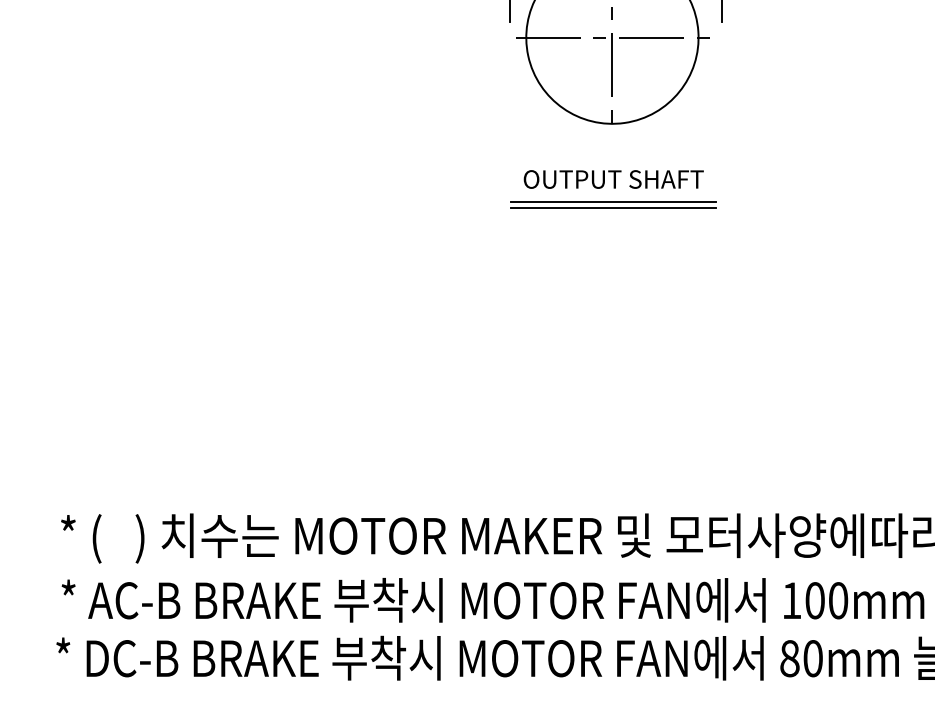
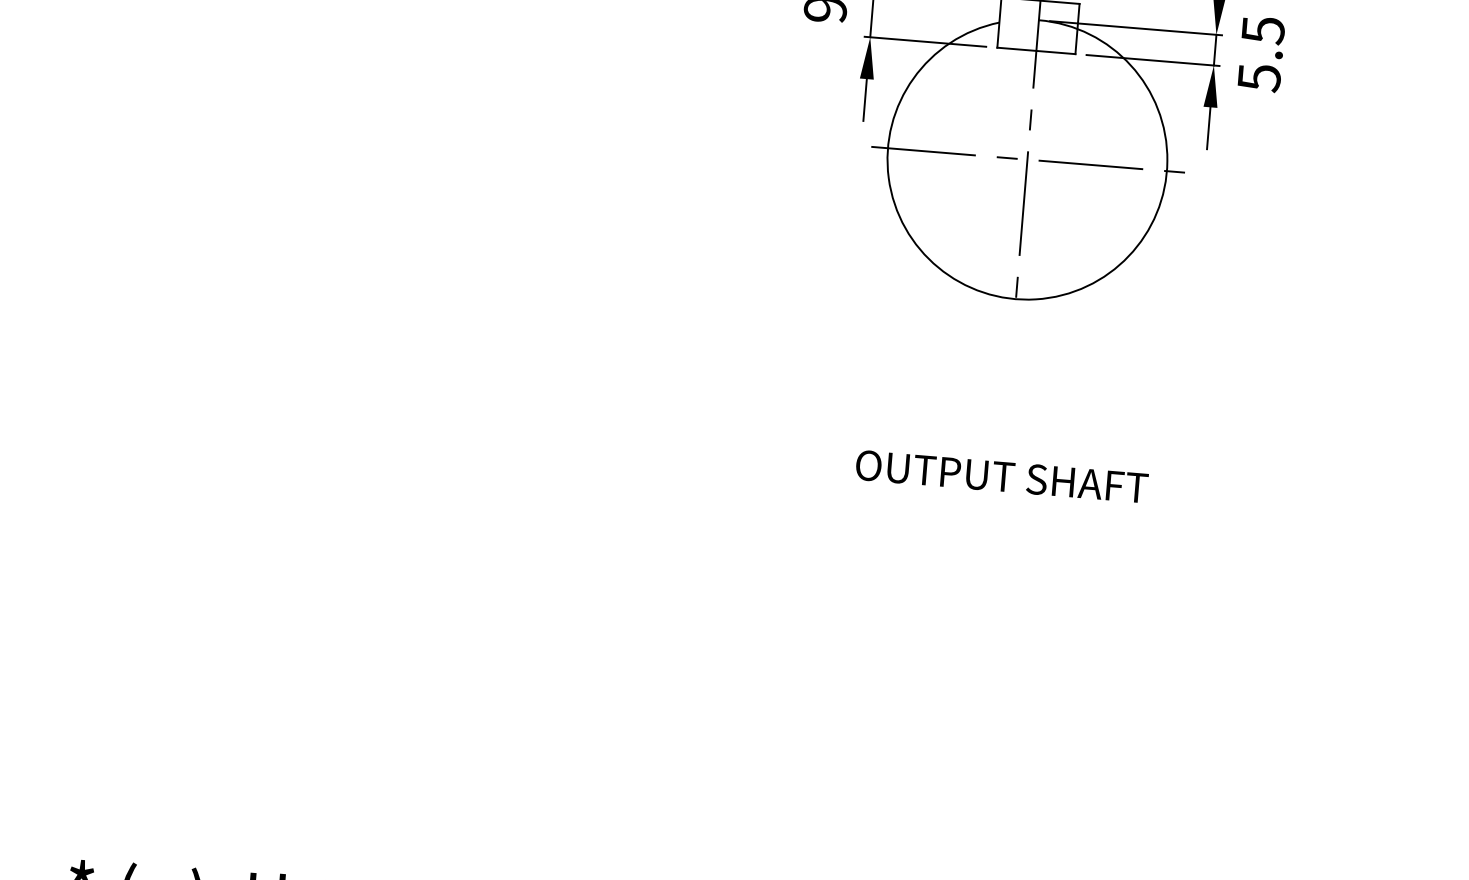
text: (613, 179) -> (1001, 476), moved
line: (612, 201) -> (1005, 424), removed
line: (612, 207) -> (1004, 434), removed

